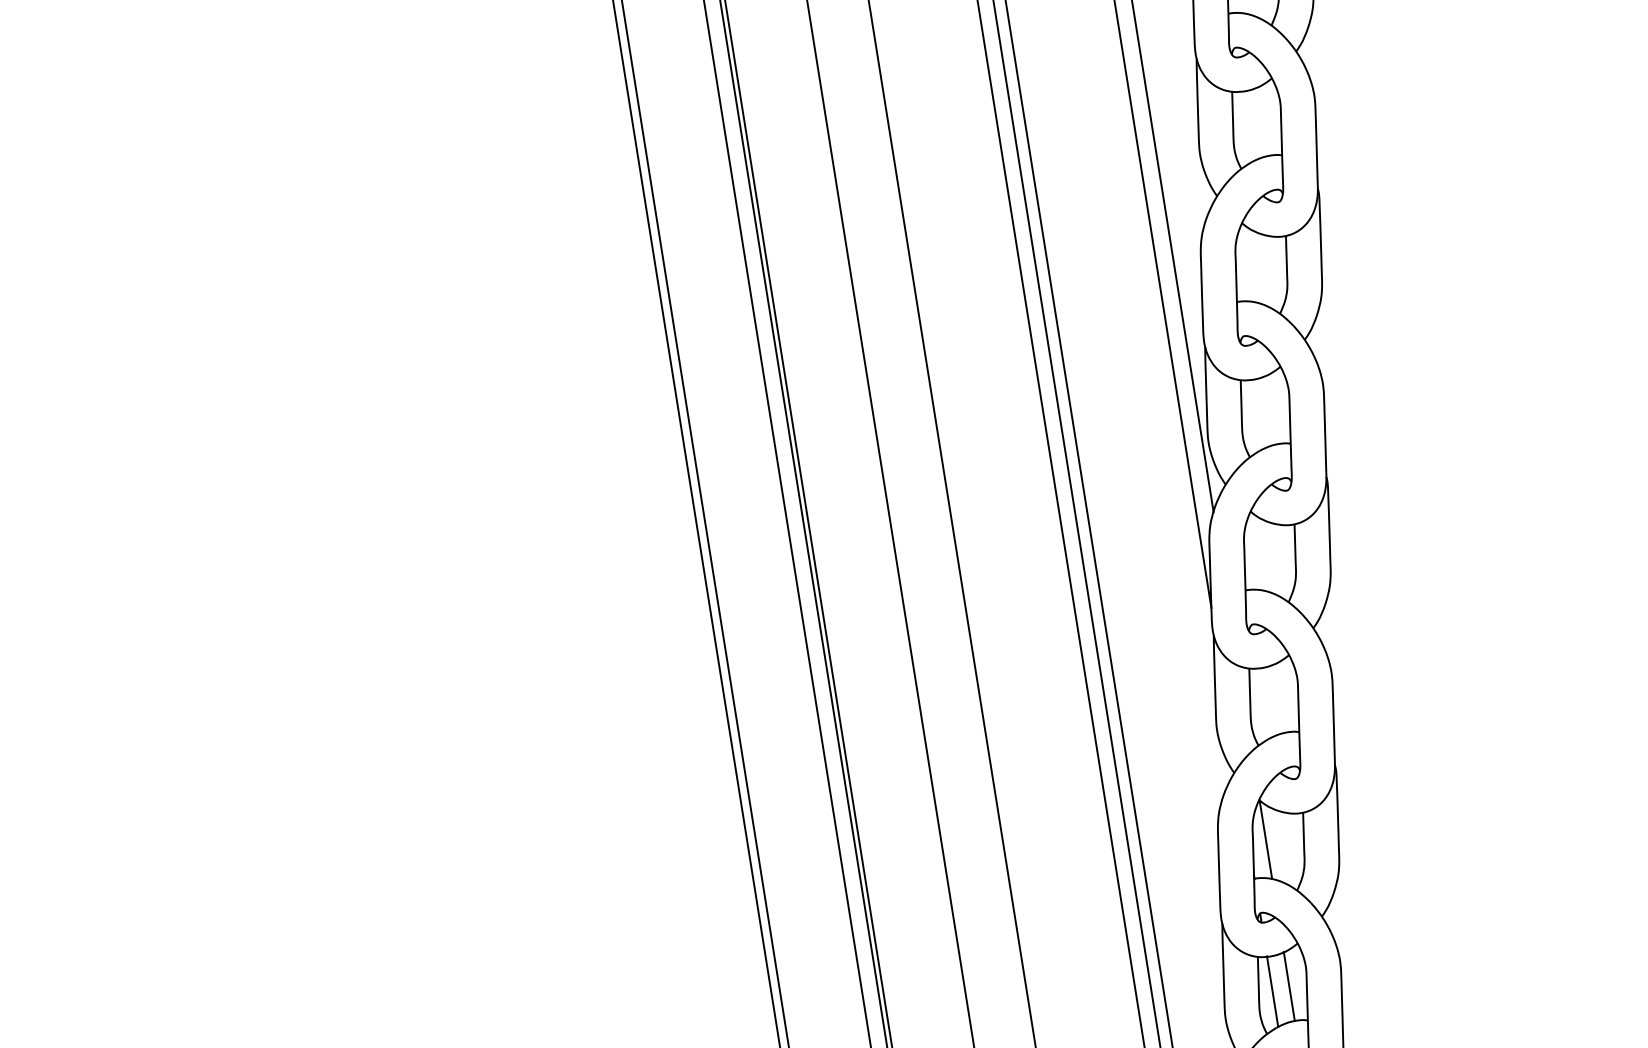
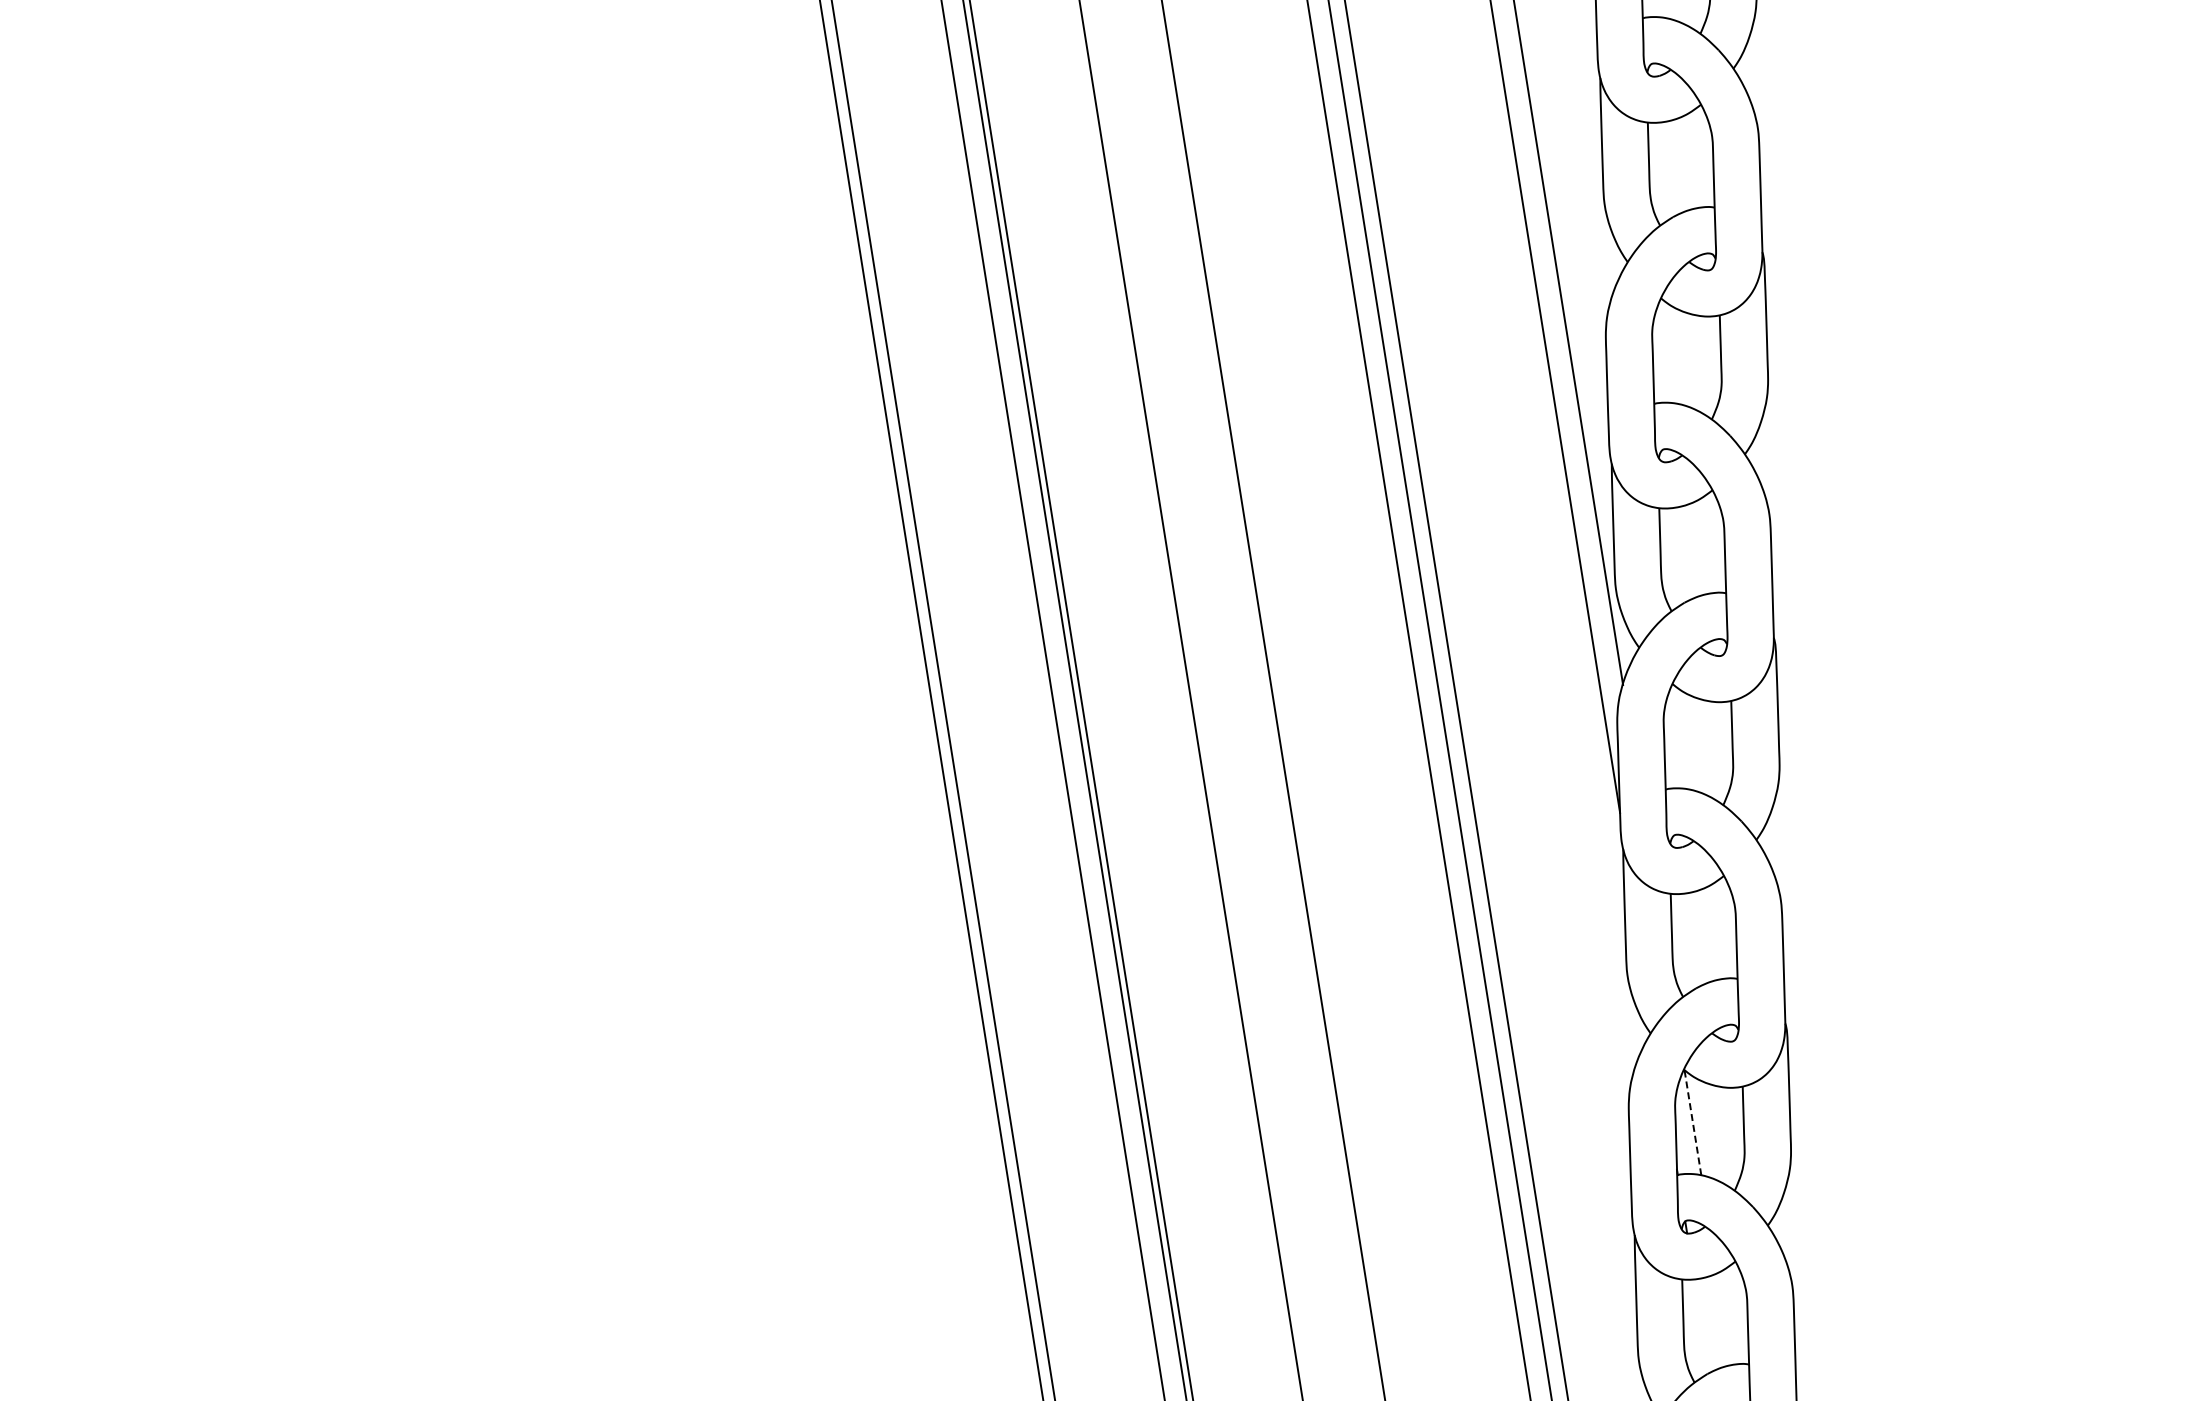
line: (1265, 839) -> (1692, 1122), solid -> dashed
line: (1288, 986) -> (1723, 1318), removed
line: (1272, 991) -> (1701, 1325), removed

